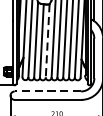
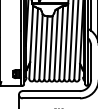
line: (47, 41) -> (50, 48), dashed -> solid
line: (48, 91) -> (51, 91), dashed -> solid

